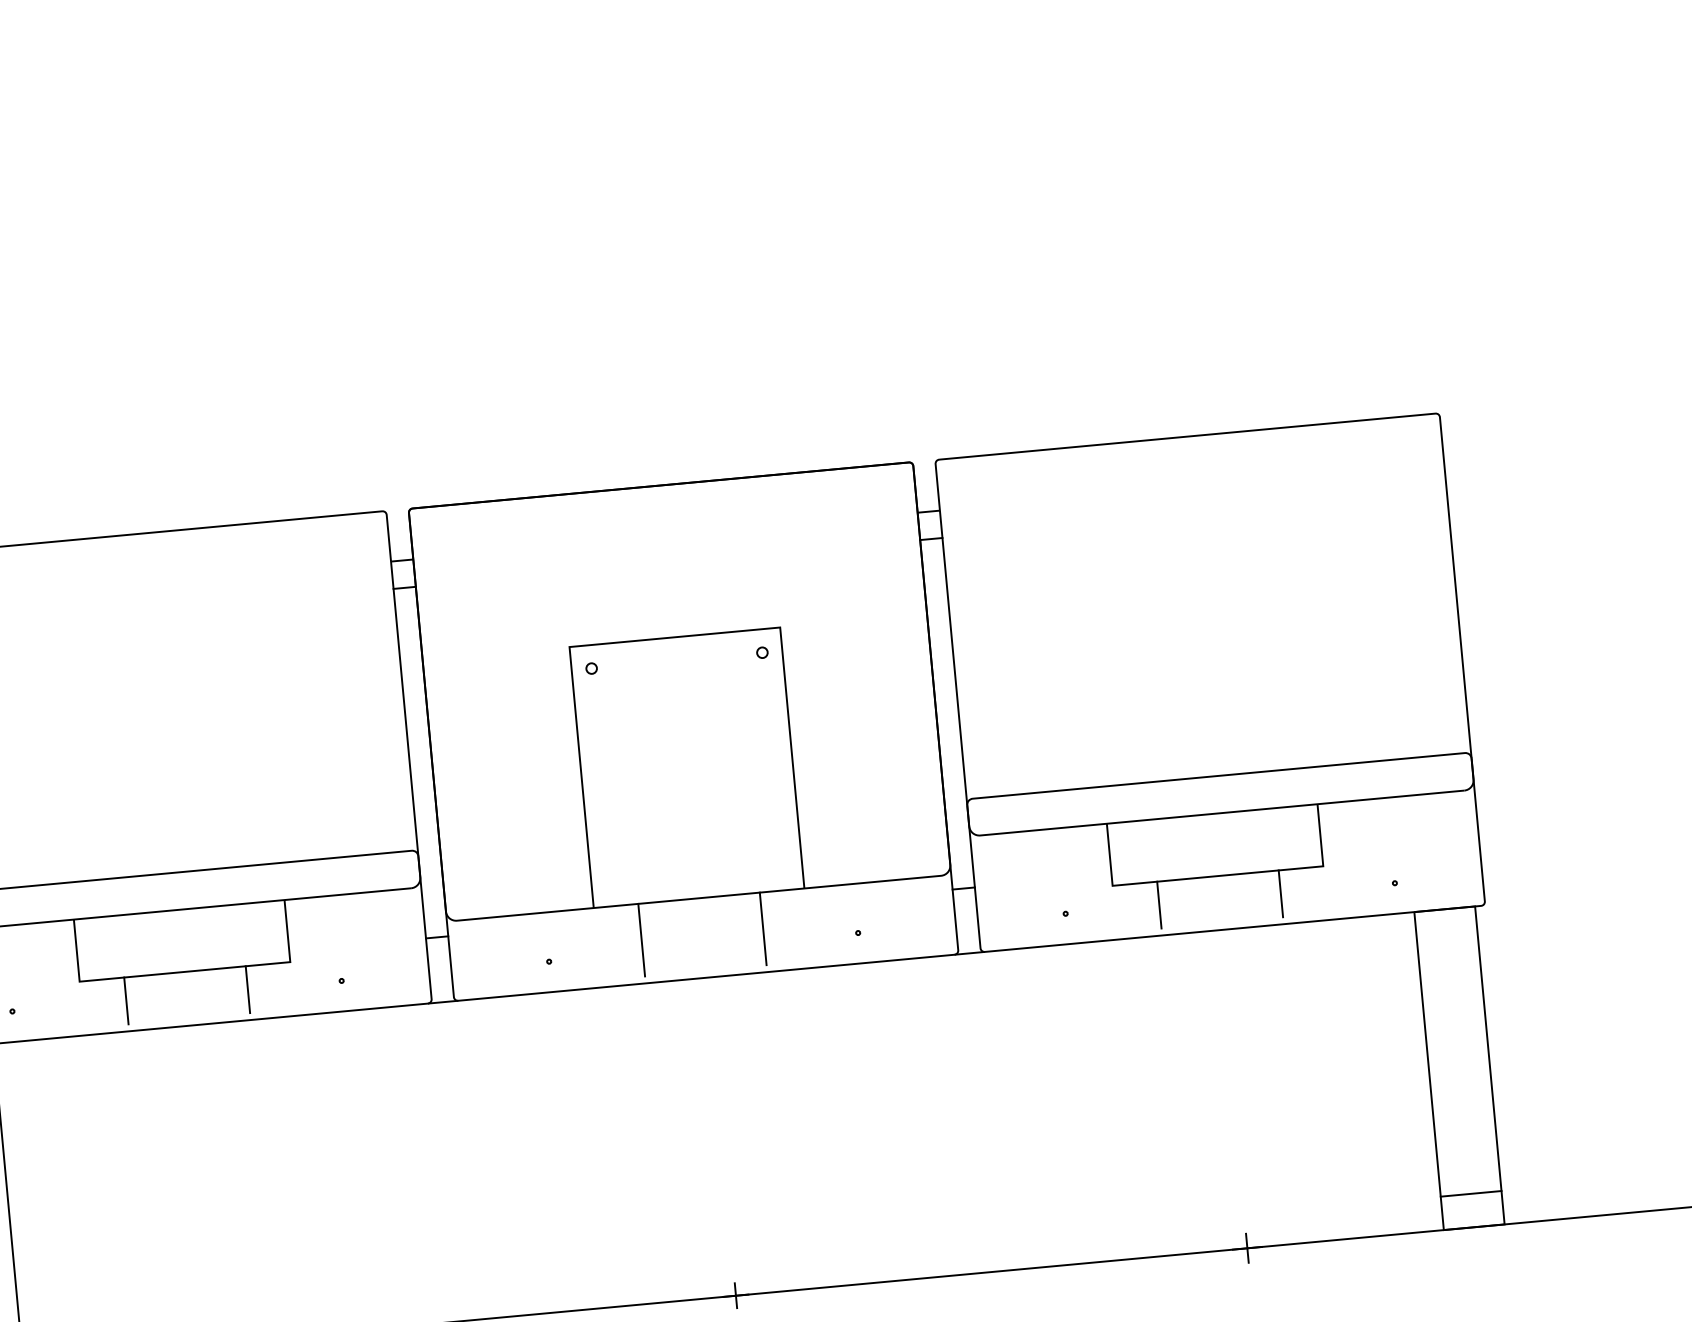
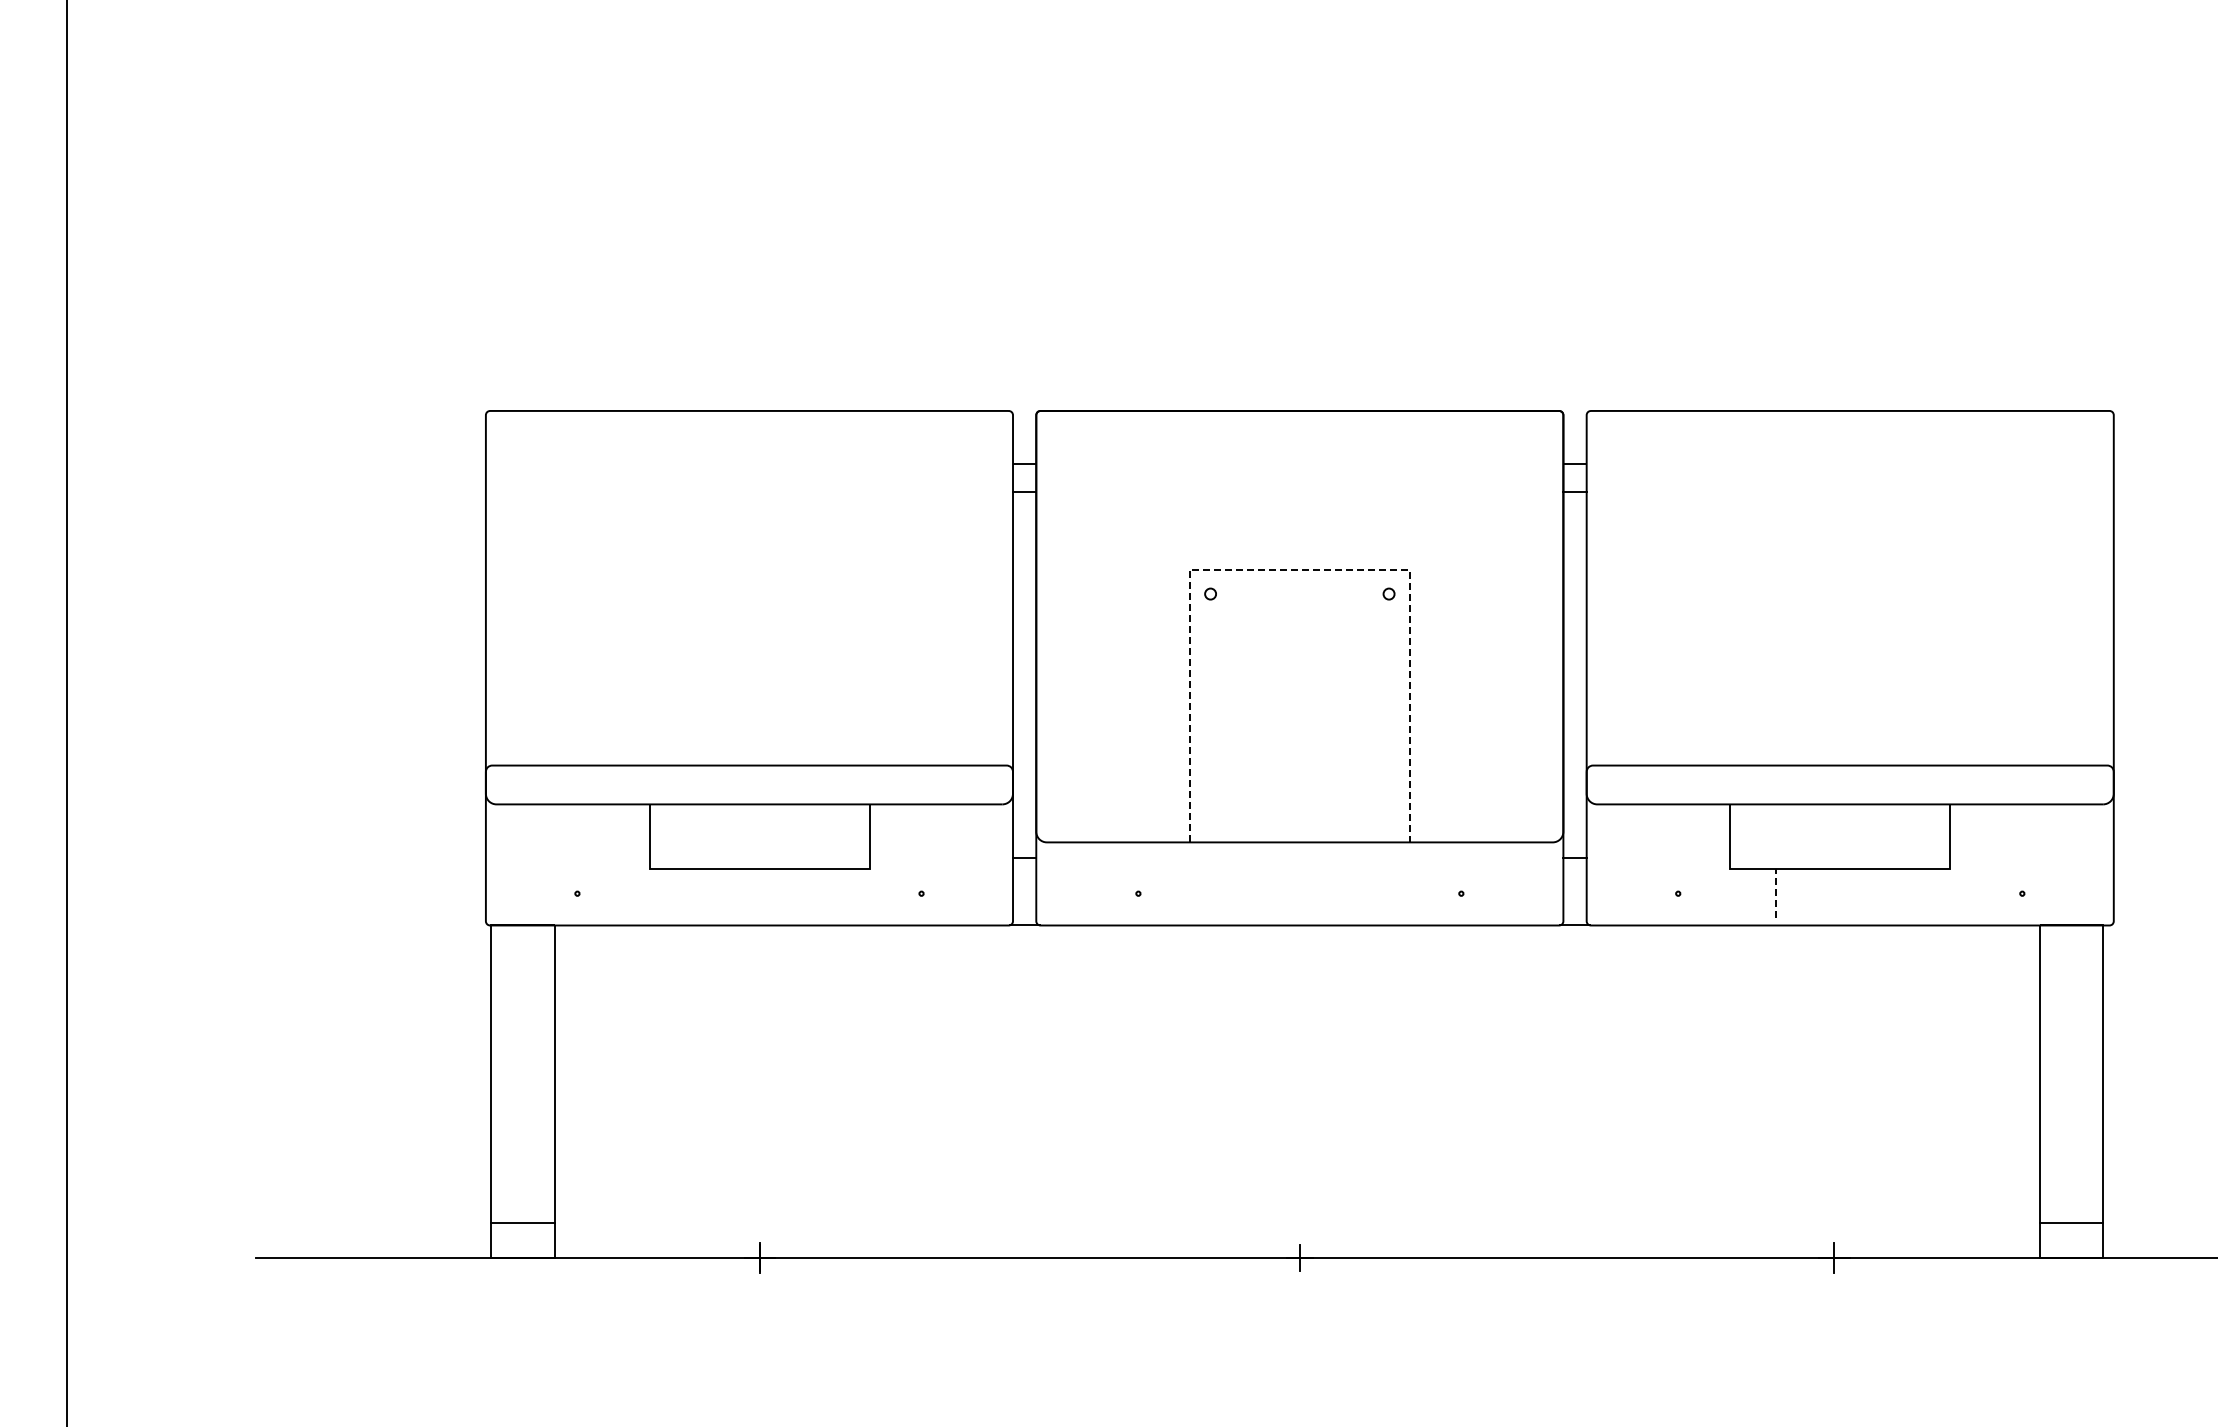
line: (675, 637) -> (1300, 569), solid -> dashed
line: (1281, 893) -> (1903, 893), removed
line: (1159, 904) -> (1776, 893), solid -> dashed
line: (763, 929) -> (1363, 880), removed
line: (641, 940) -> (1236, 880), removed
line: (247, 989) -> (823, 893), removed
line: (126, 1000) -> (696, 893), removed

